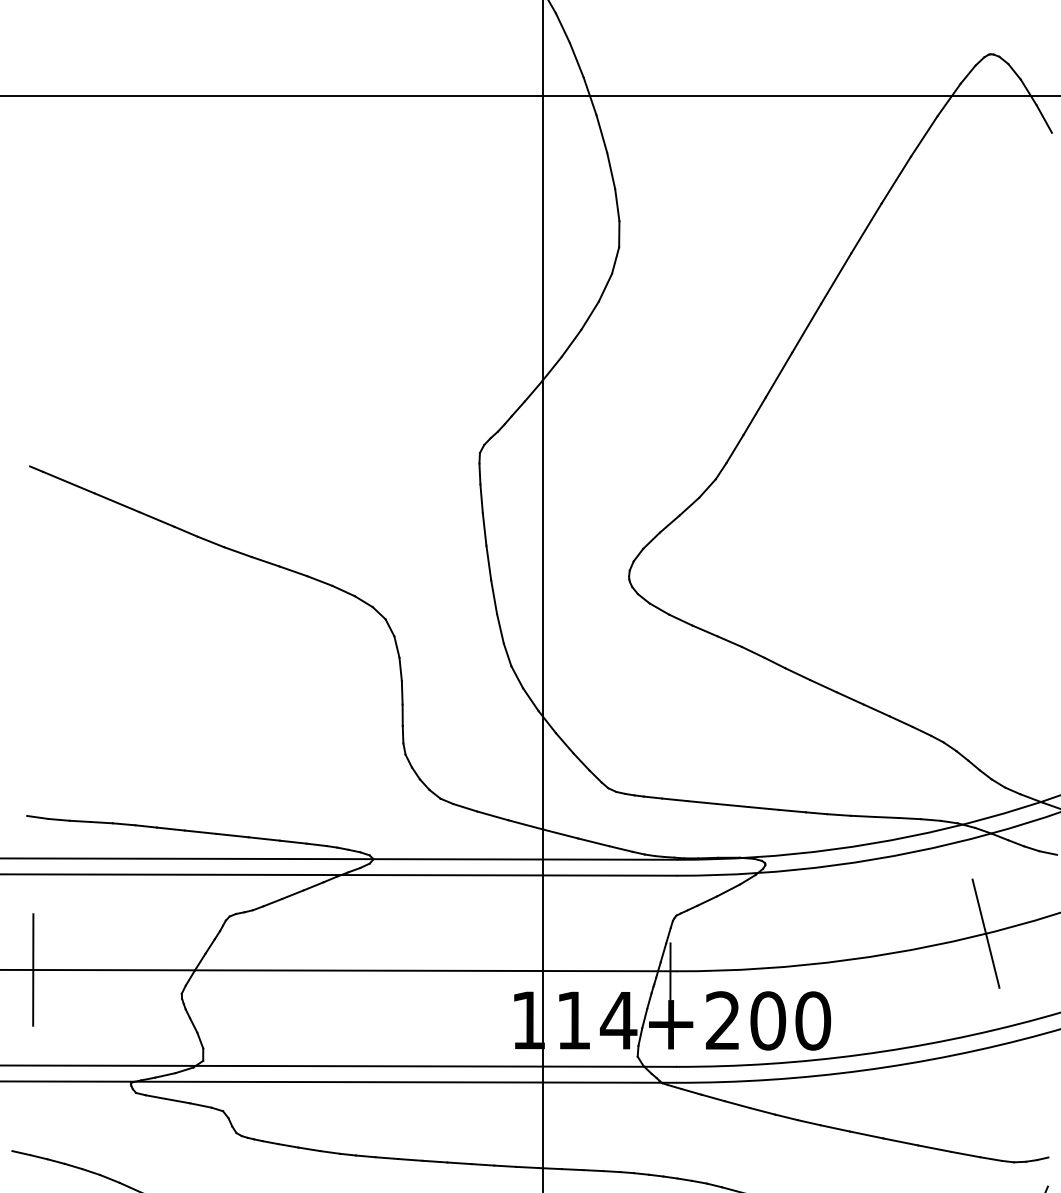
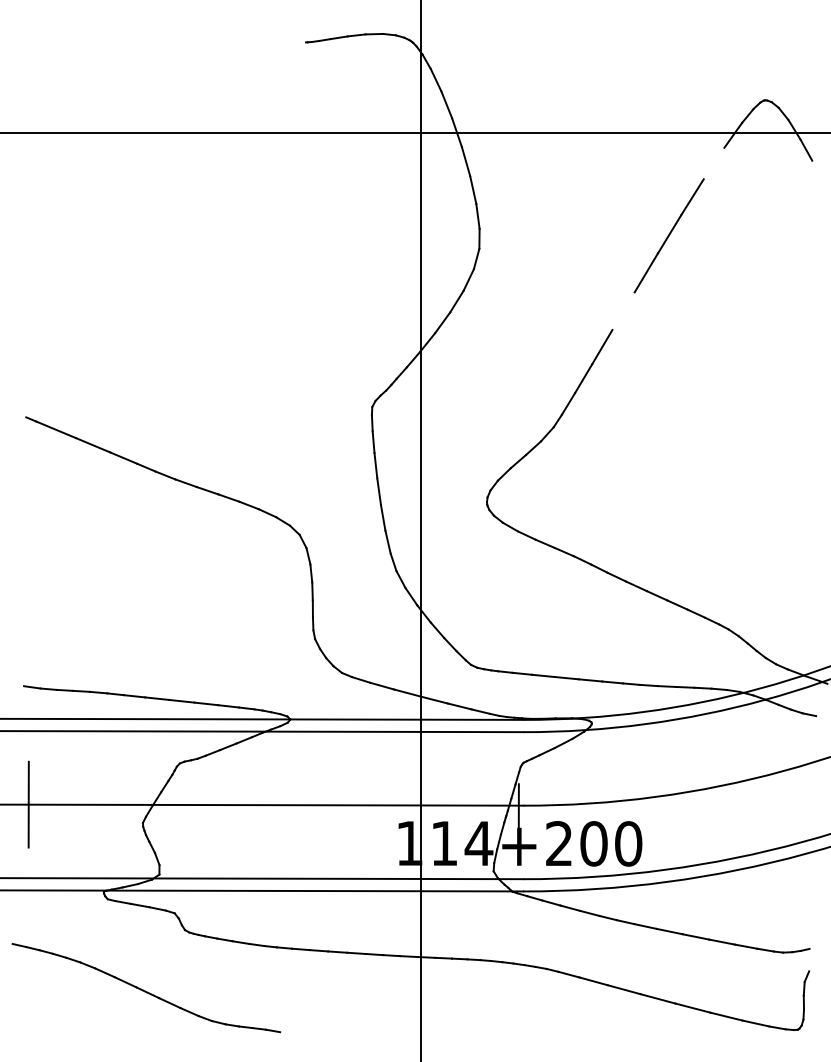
line: (923, 136) -> (713, 163), removed
line: (806, 327) -> (623, 310), removed
line: (985, 933) -> (761, 776), removed

